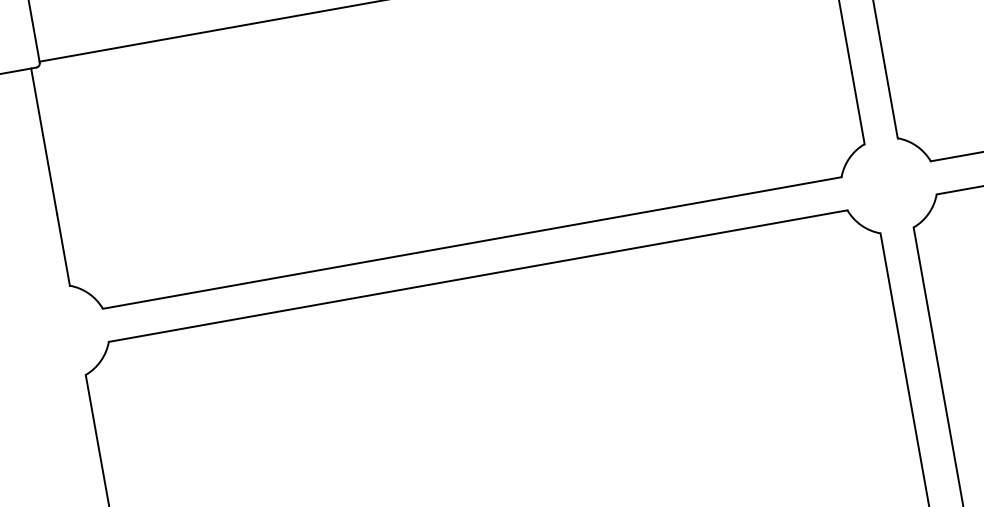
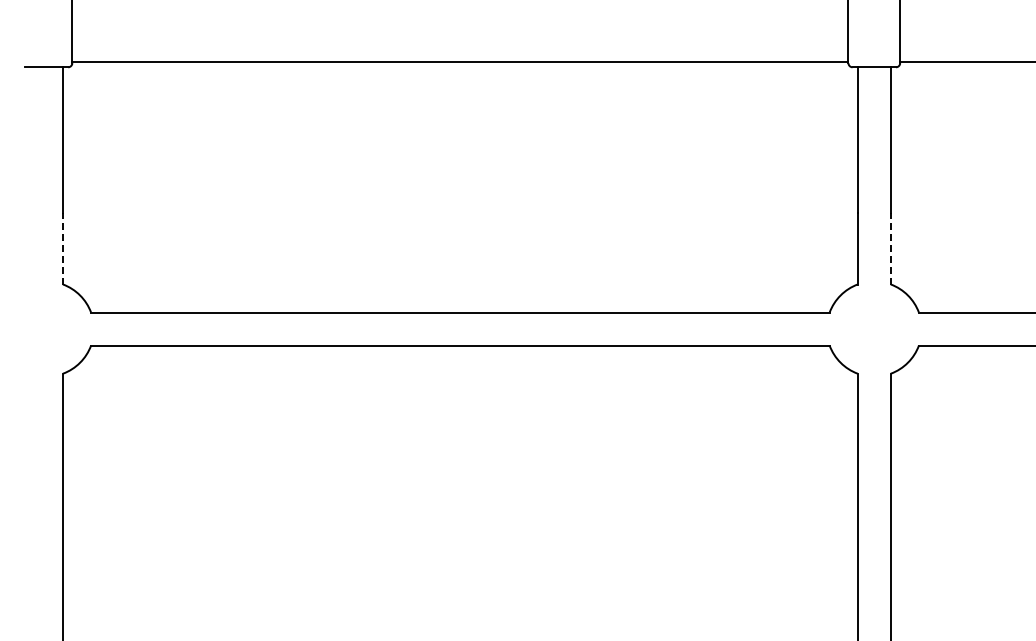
line: (890, 102) -> (890, 248), solid -> dashed
line: (63, 249) -> (63, 248), solid -> dashed

